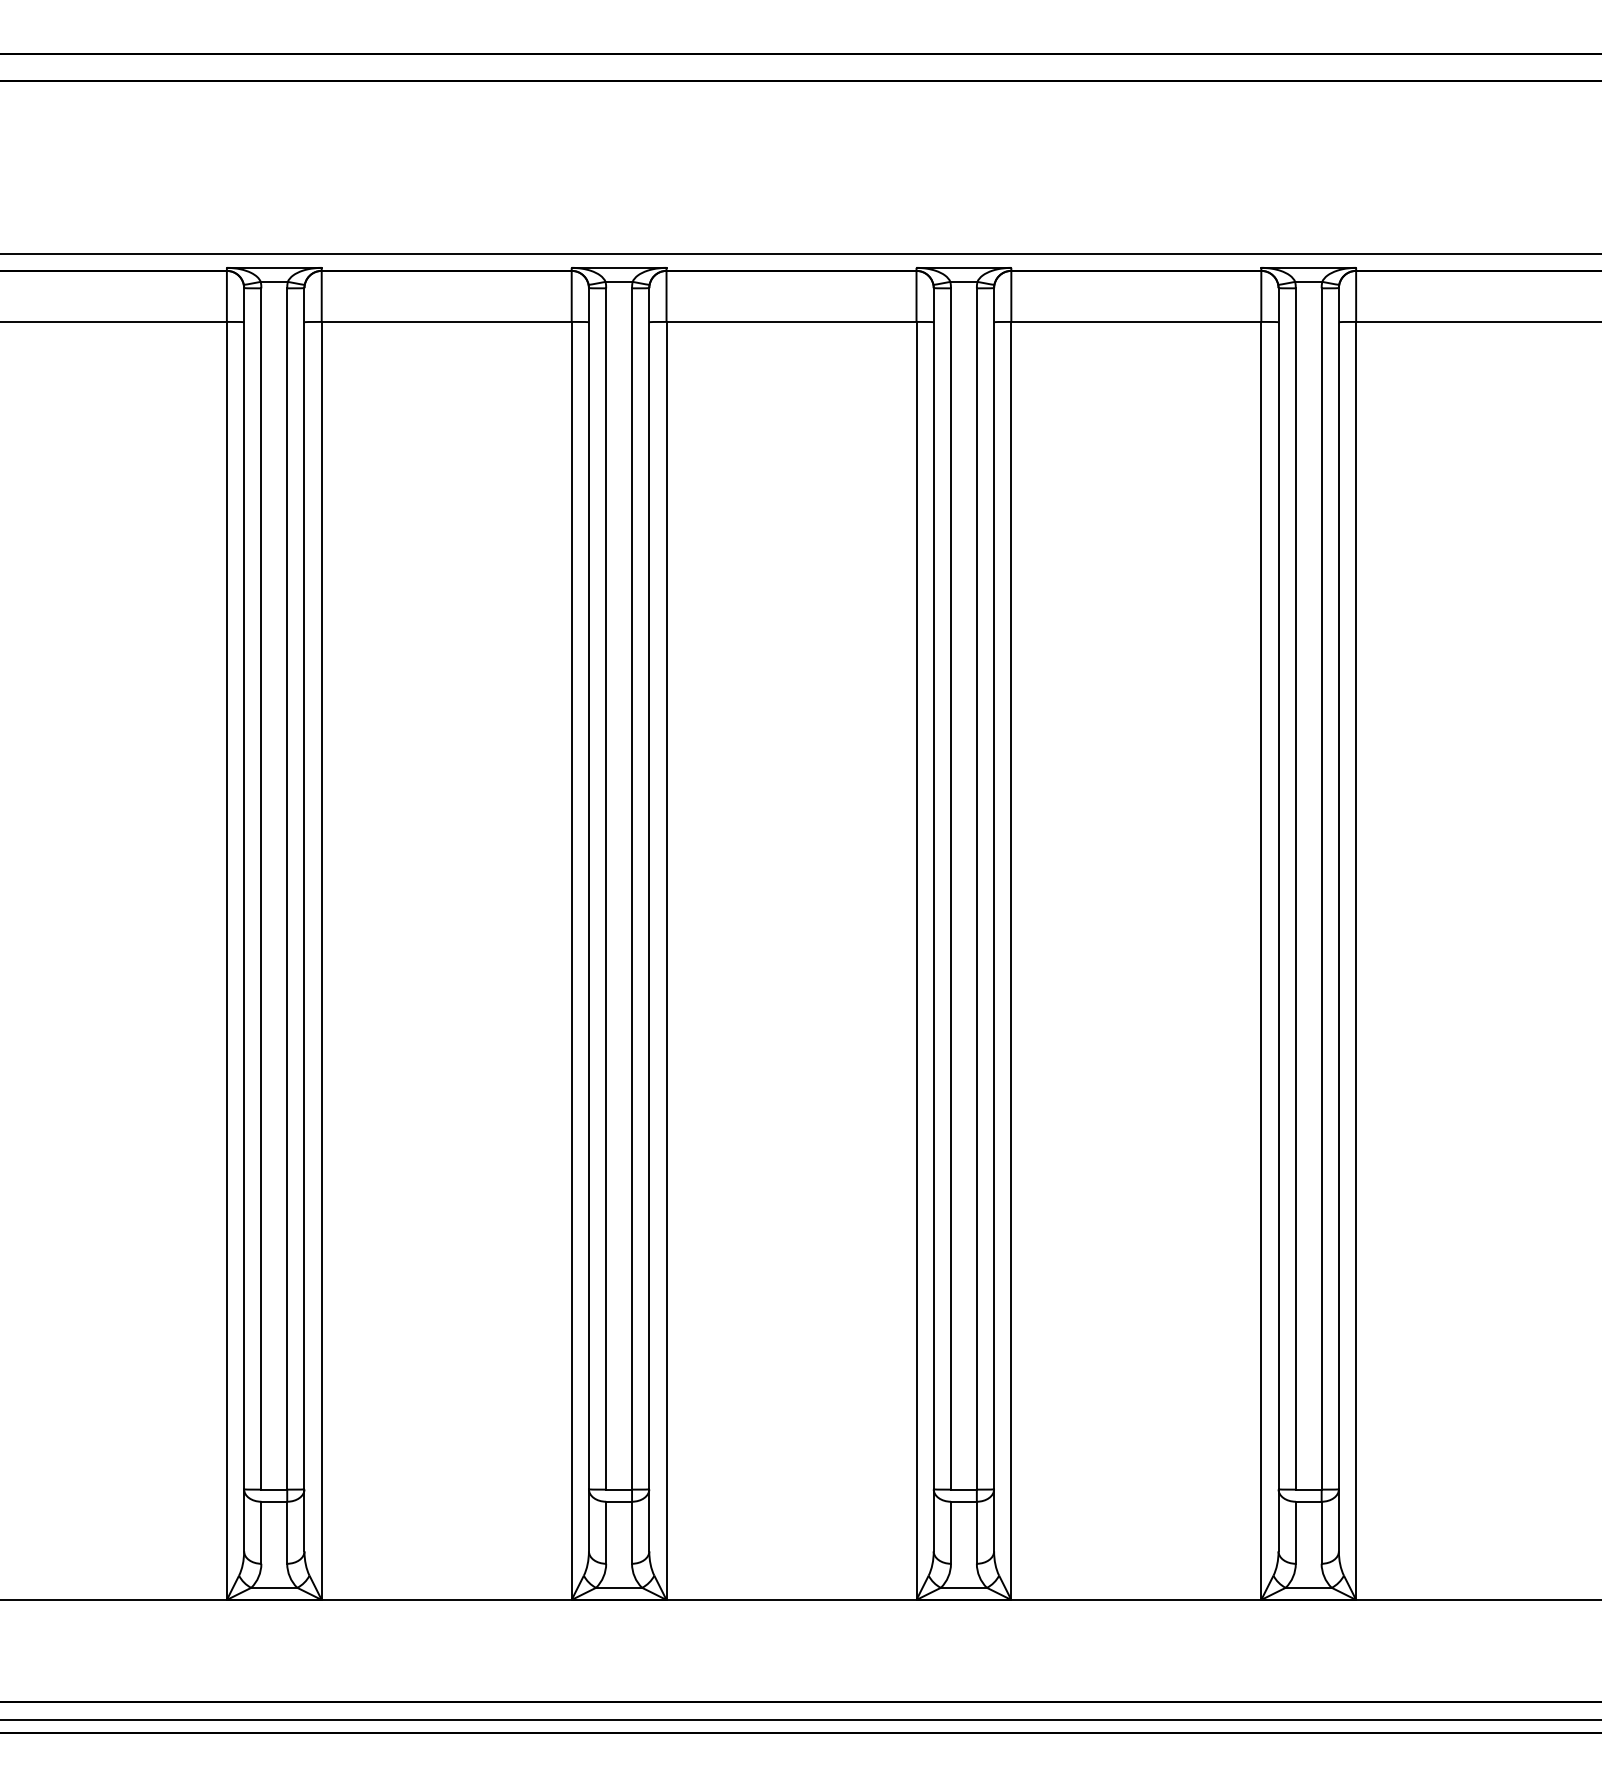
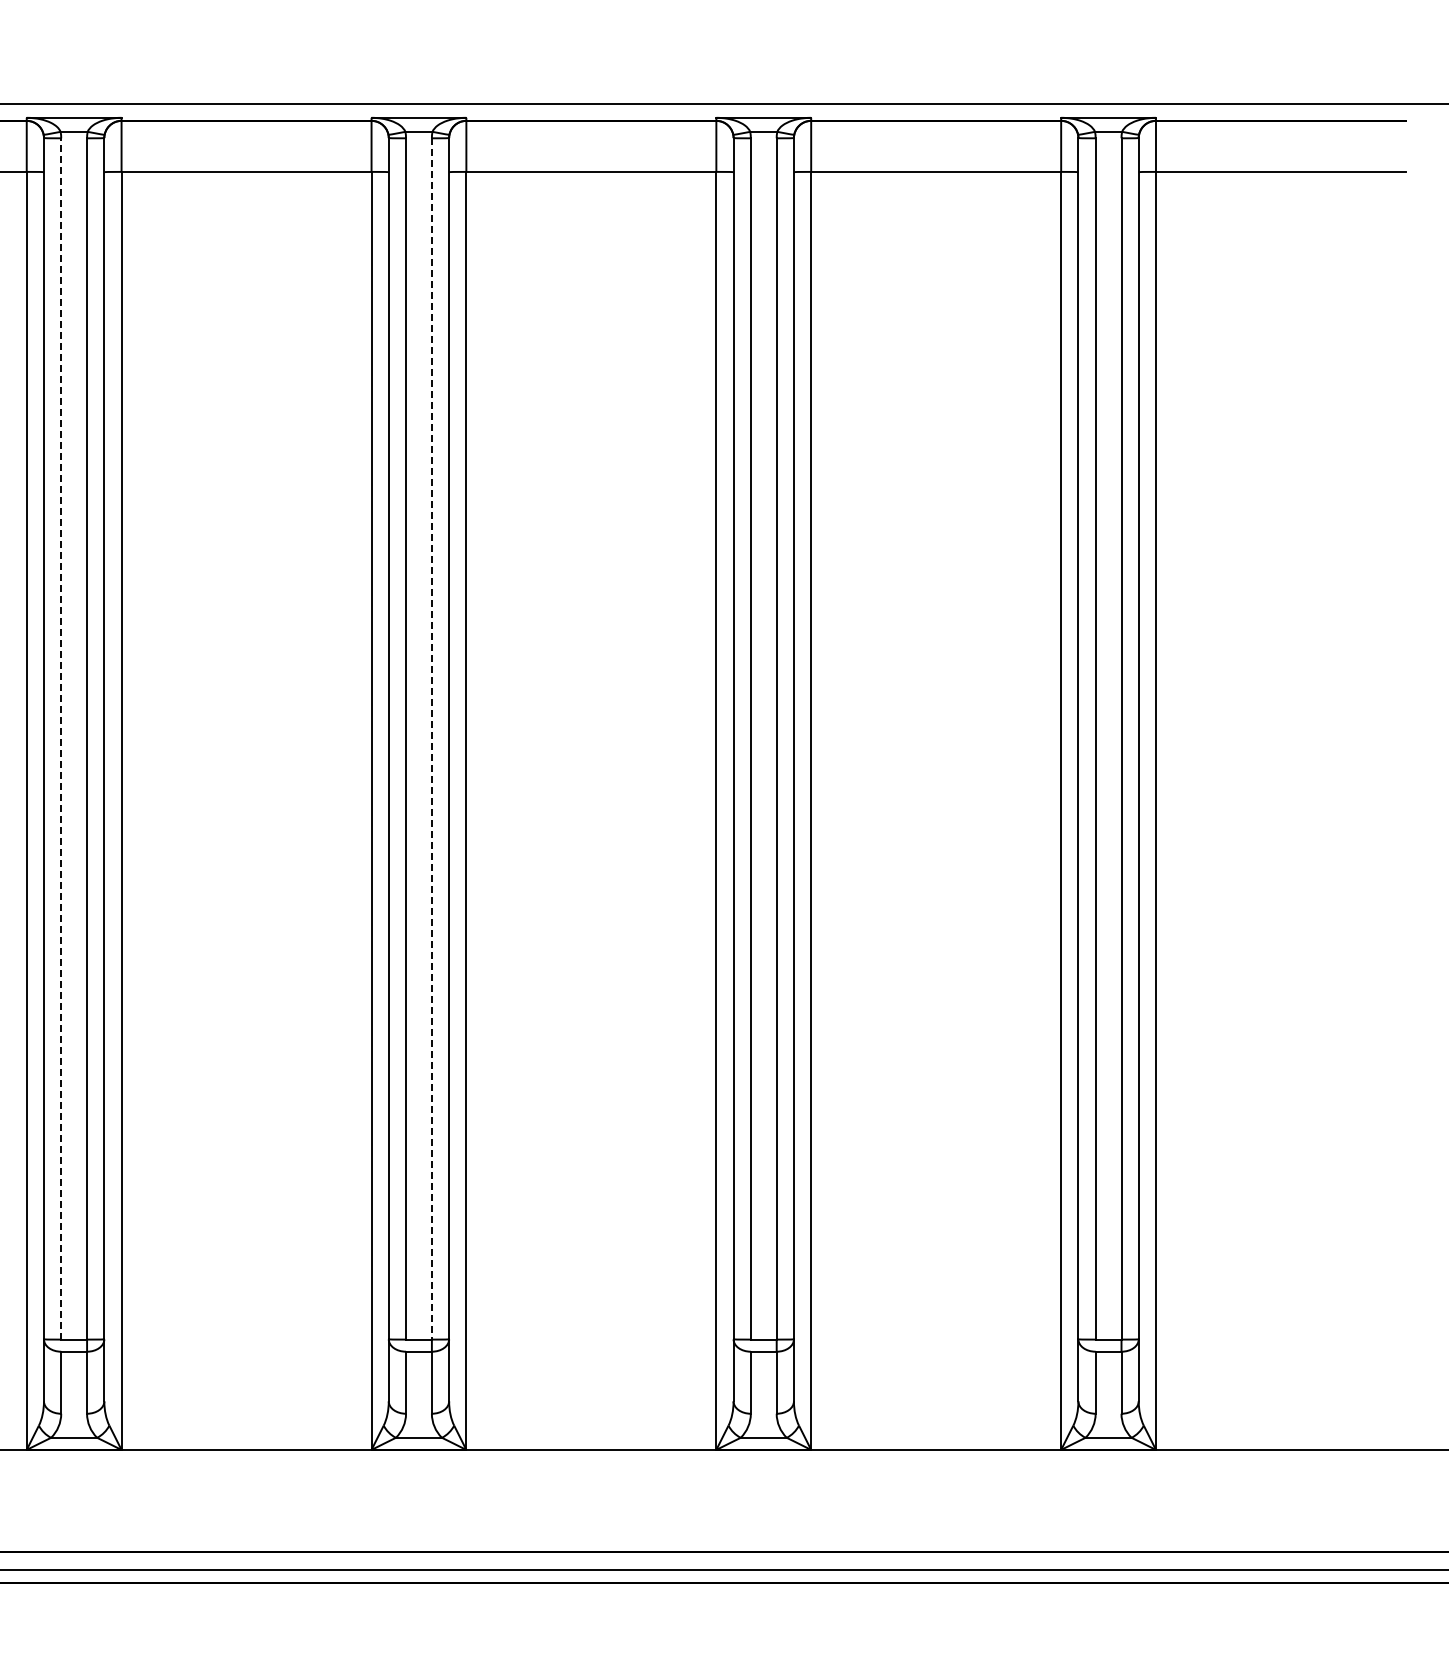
line: (261, 889) -> (61, 739), solid -> dashed
line: (632, 889) -> (432, 739), solid -> dashed

